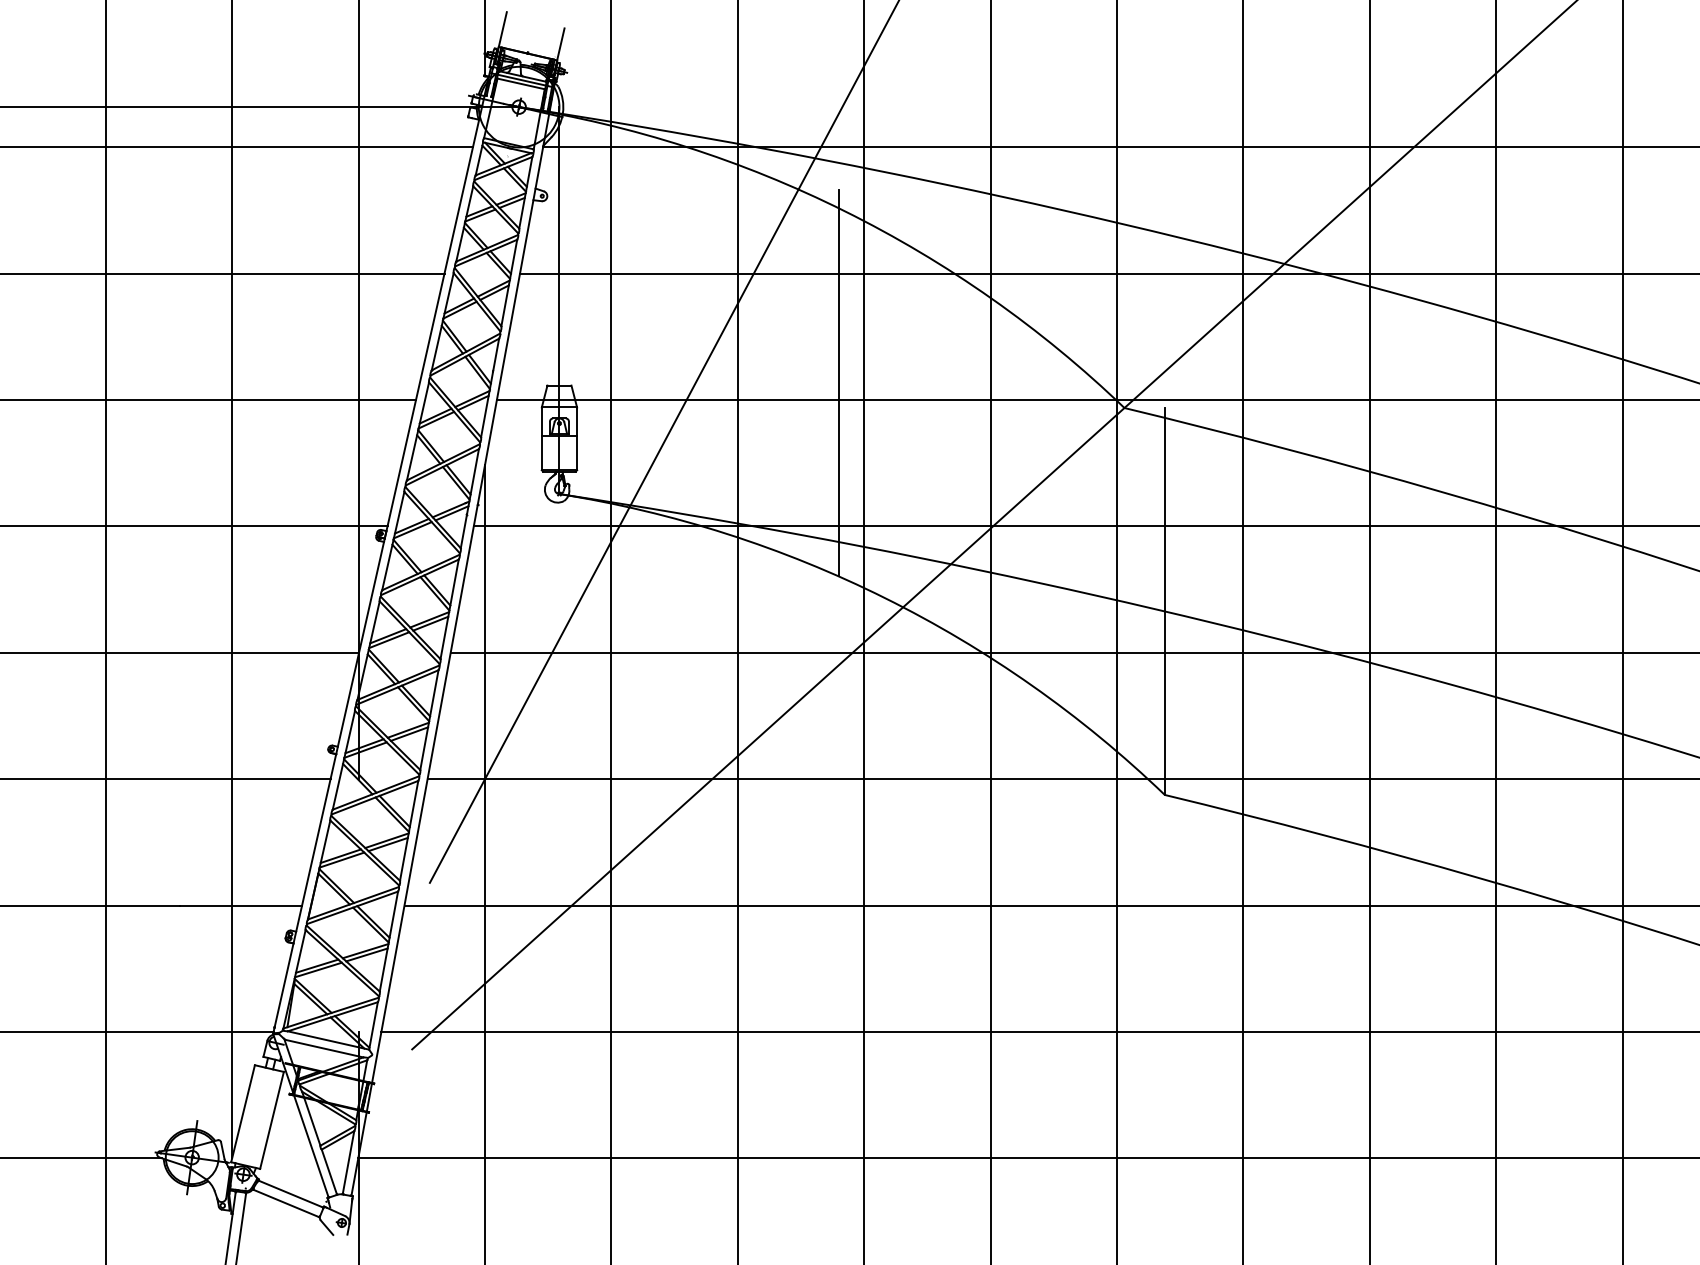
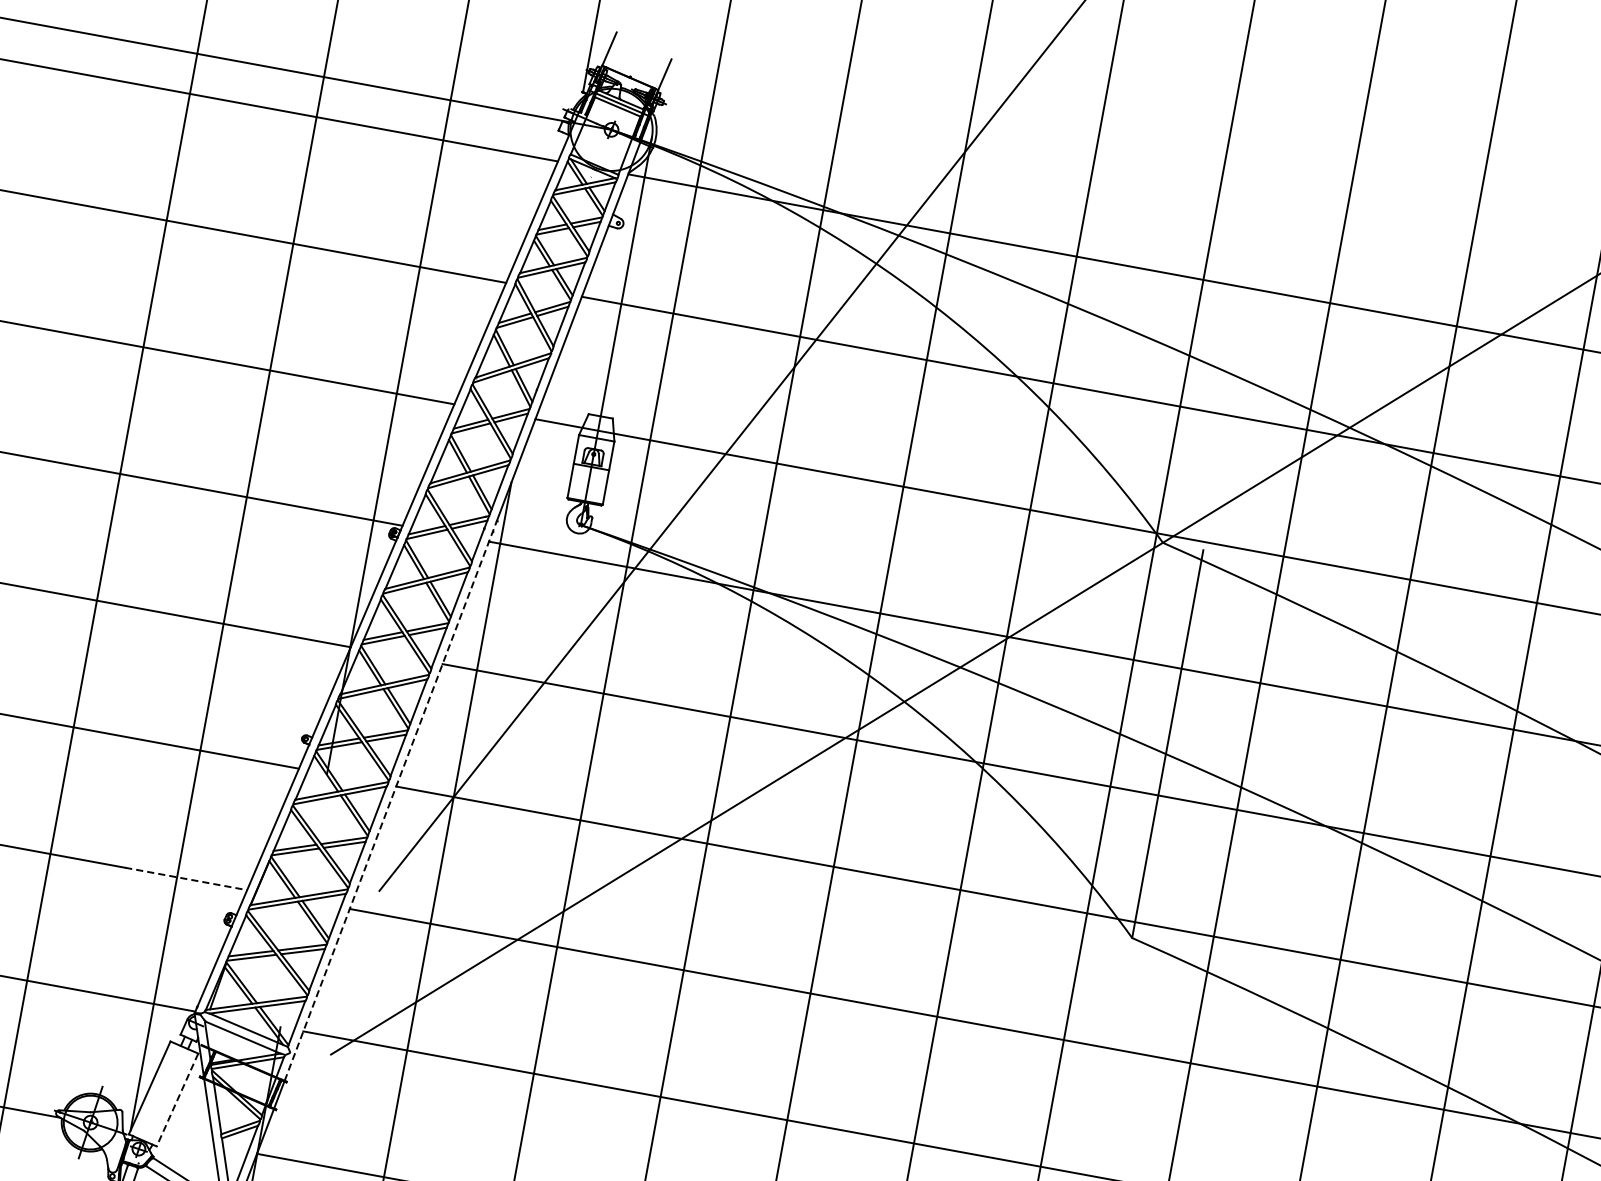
line: (838, 382) -> (881, 464), removed
line: (424, 794) -> (390, 801), solid -> dashed
line: (241, 905) -> (186, 878), solid -> dashed
line: (272, 1120) -> (177, 1100), solid -> dashed

